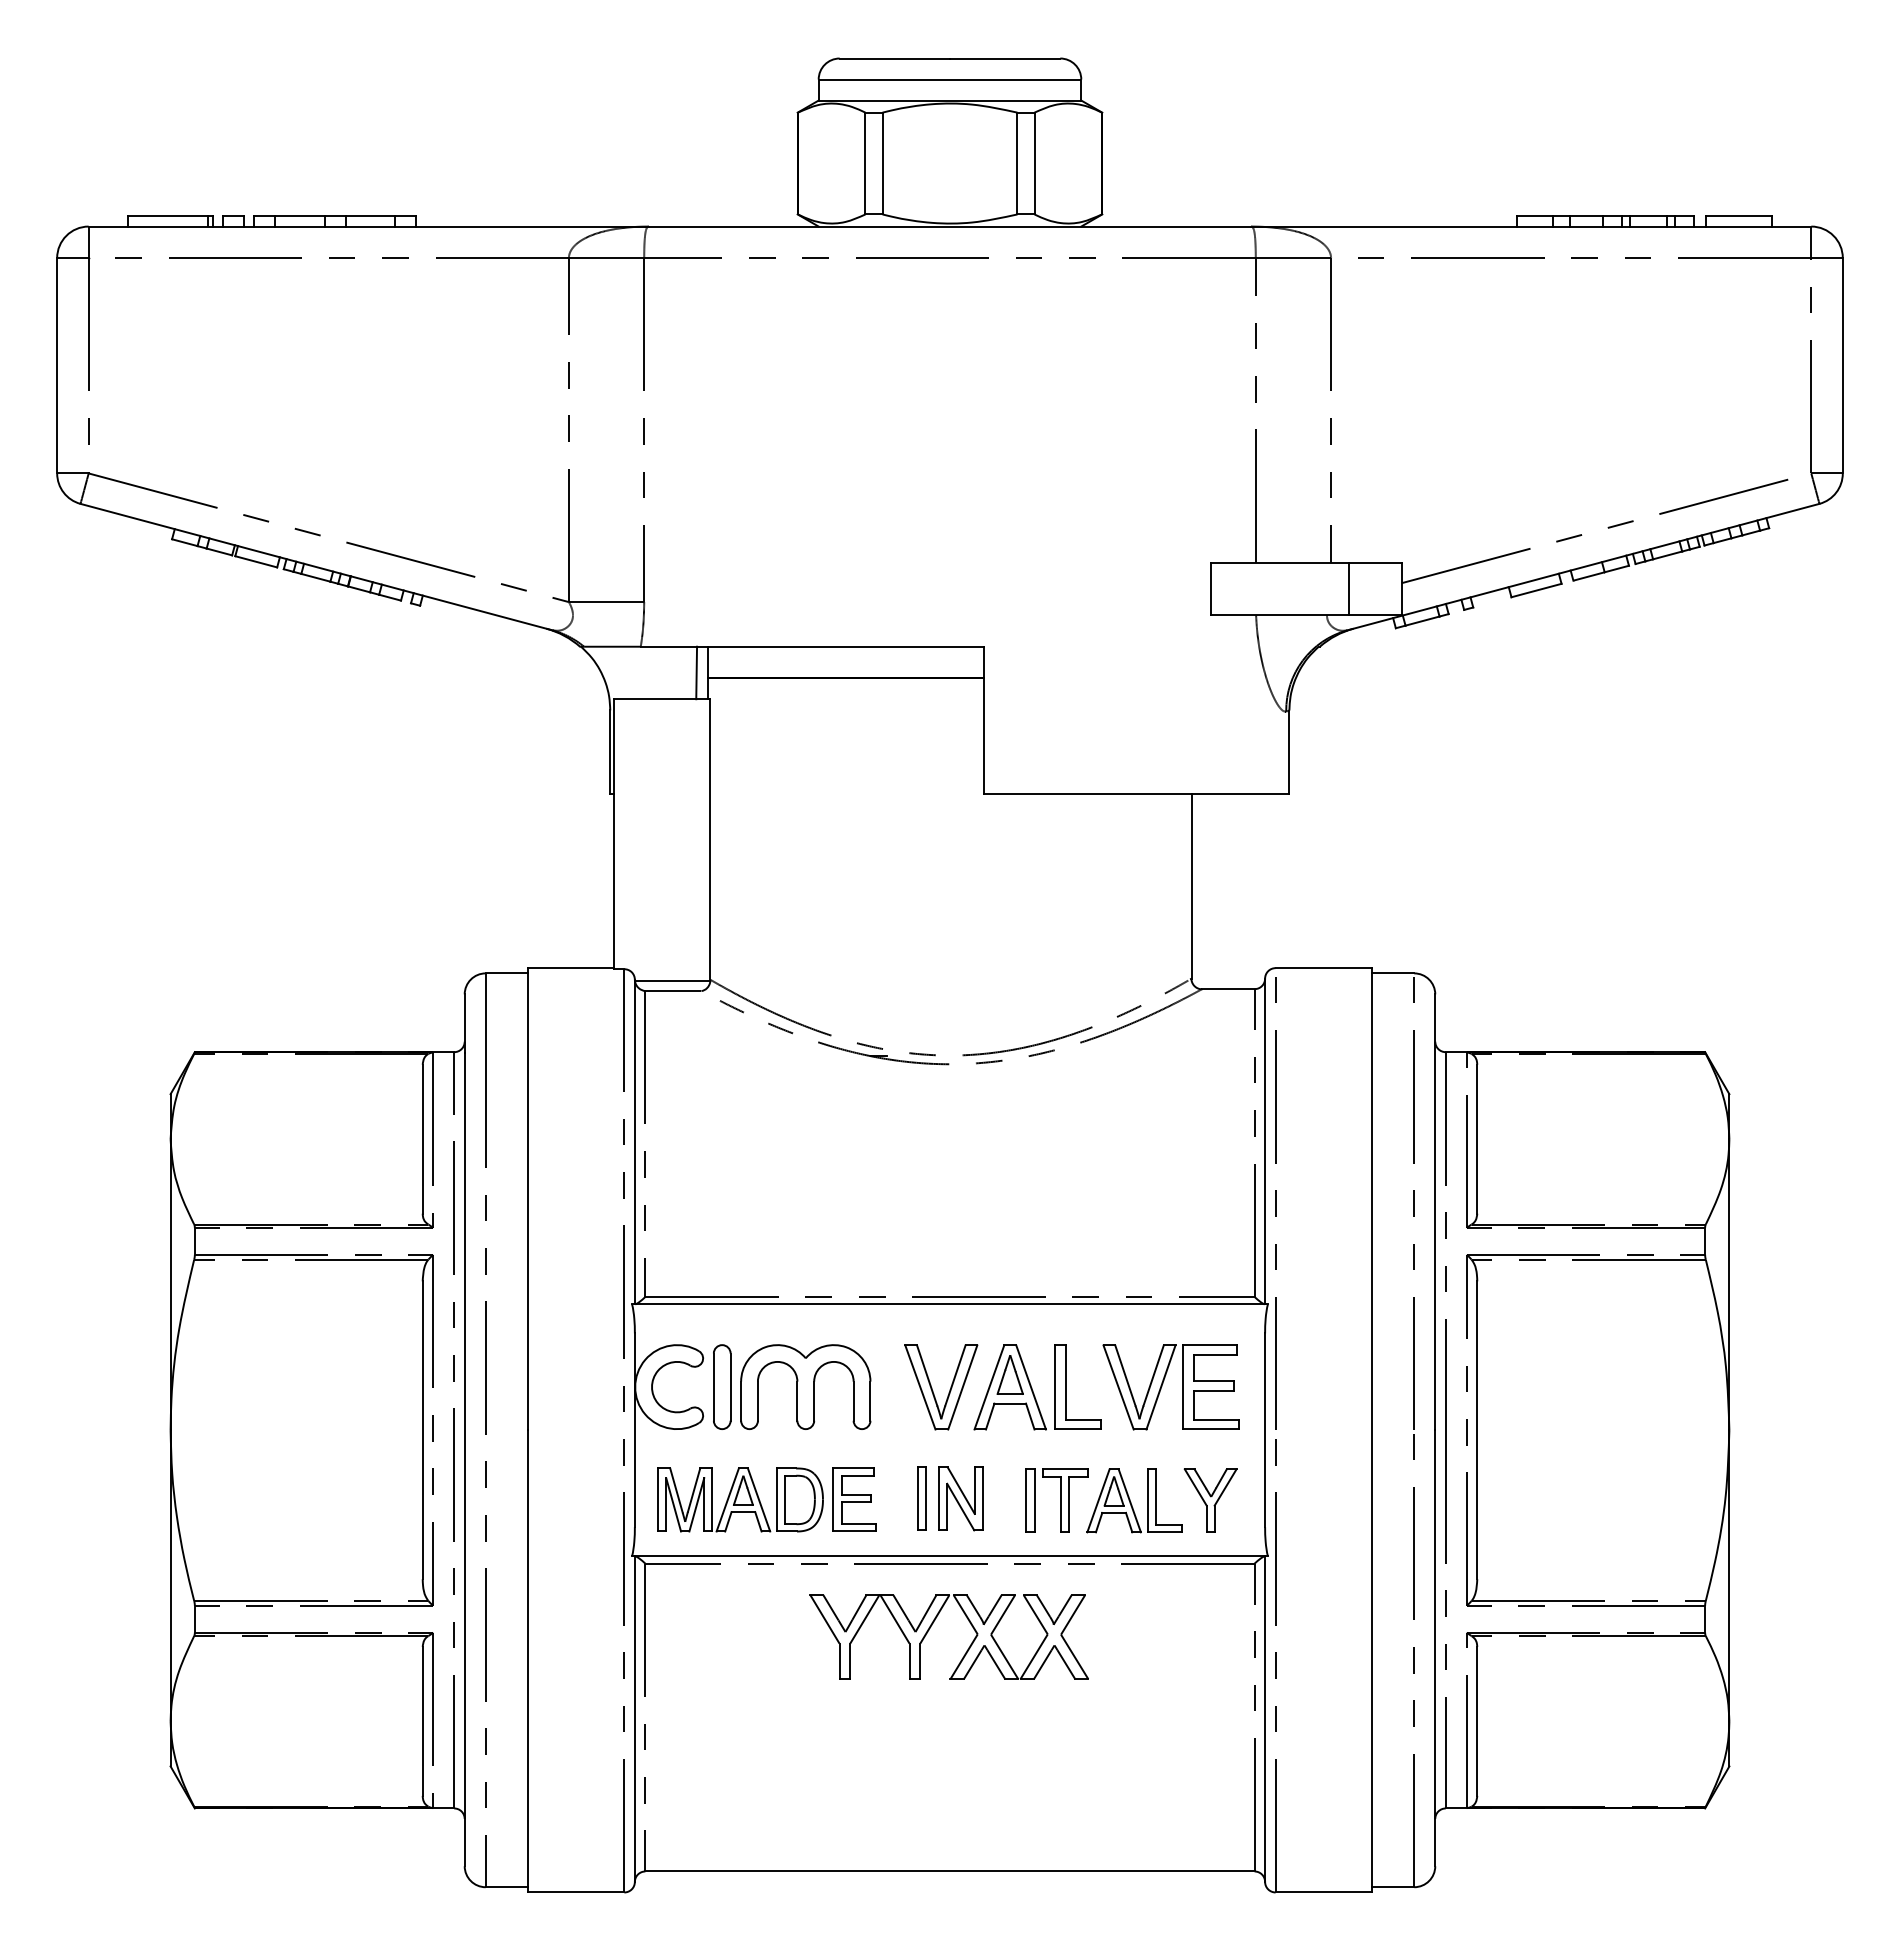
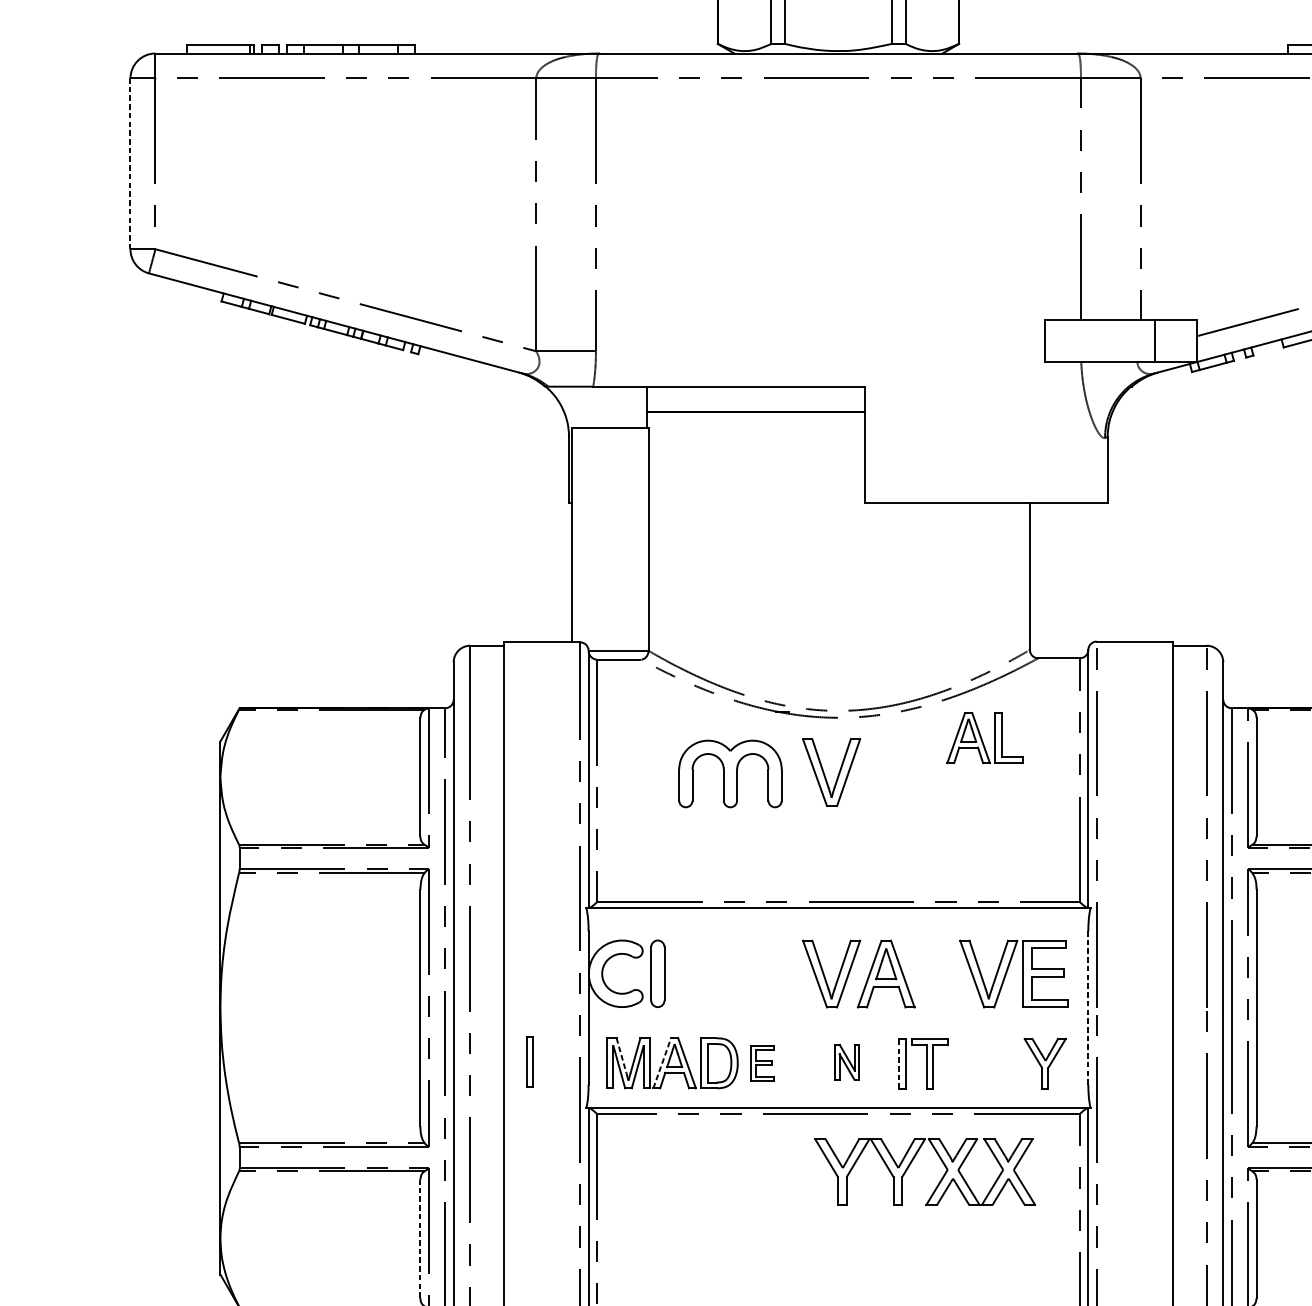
line: (57, 365) -> (130, 163), solid -> dashed
line: (696, 672) -> (637, 407), removed
part: (949, 1135) -> (838, 774), added
part: (805, 1386) -> (730, 773), moved
part: (1066, 1386) -> (930, 973), removed
line: (1265, 1430) -> (1088, 1008), solid -> dashed
line: (676, 1490) -> (621, 1055), solid -> dashed
part: (921, 1498) -> (529, 1062), moved
part: (960, 1498) -> (846, 1062), size x0.7
line: (727, 1499) -> (662, 1062), solid -> dashed
part: (854, 1499) -> (762, 1062), size x0.7
line: (1026, 1500) -> (899, 1063), solid -> dashed
part: (1134, 1500) -> (984, 737), moved
part: (931, 1627) -> (911, 1164), moved
line: (422, 1720) -> (420, 1238), solid -> dashed

